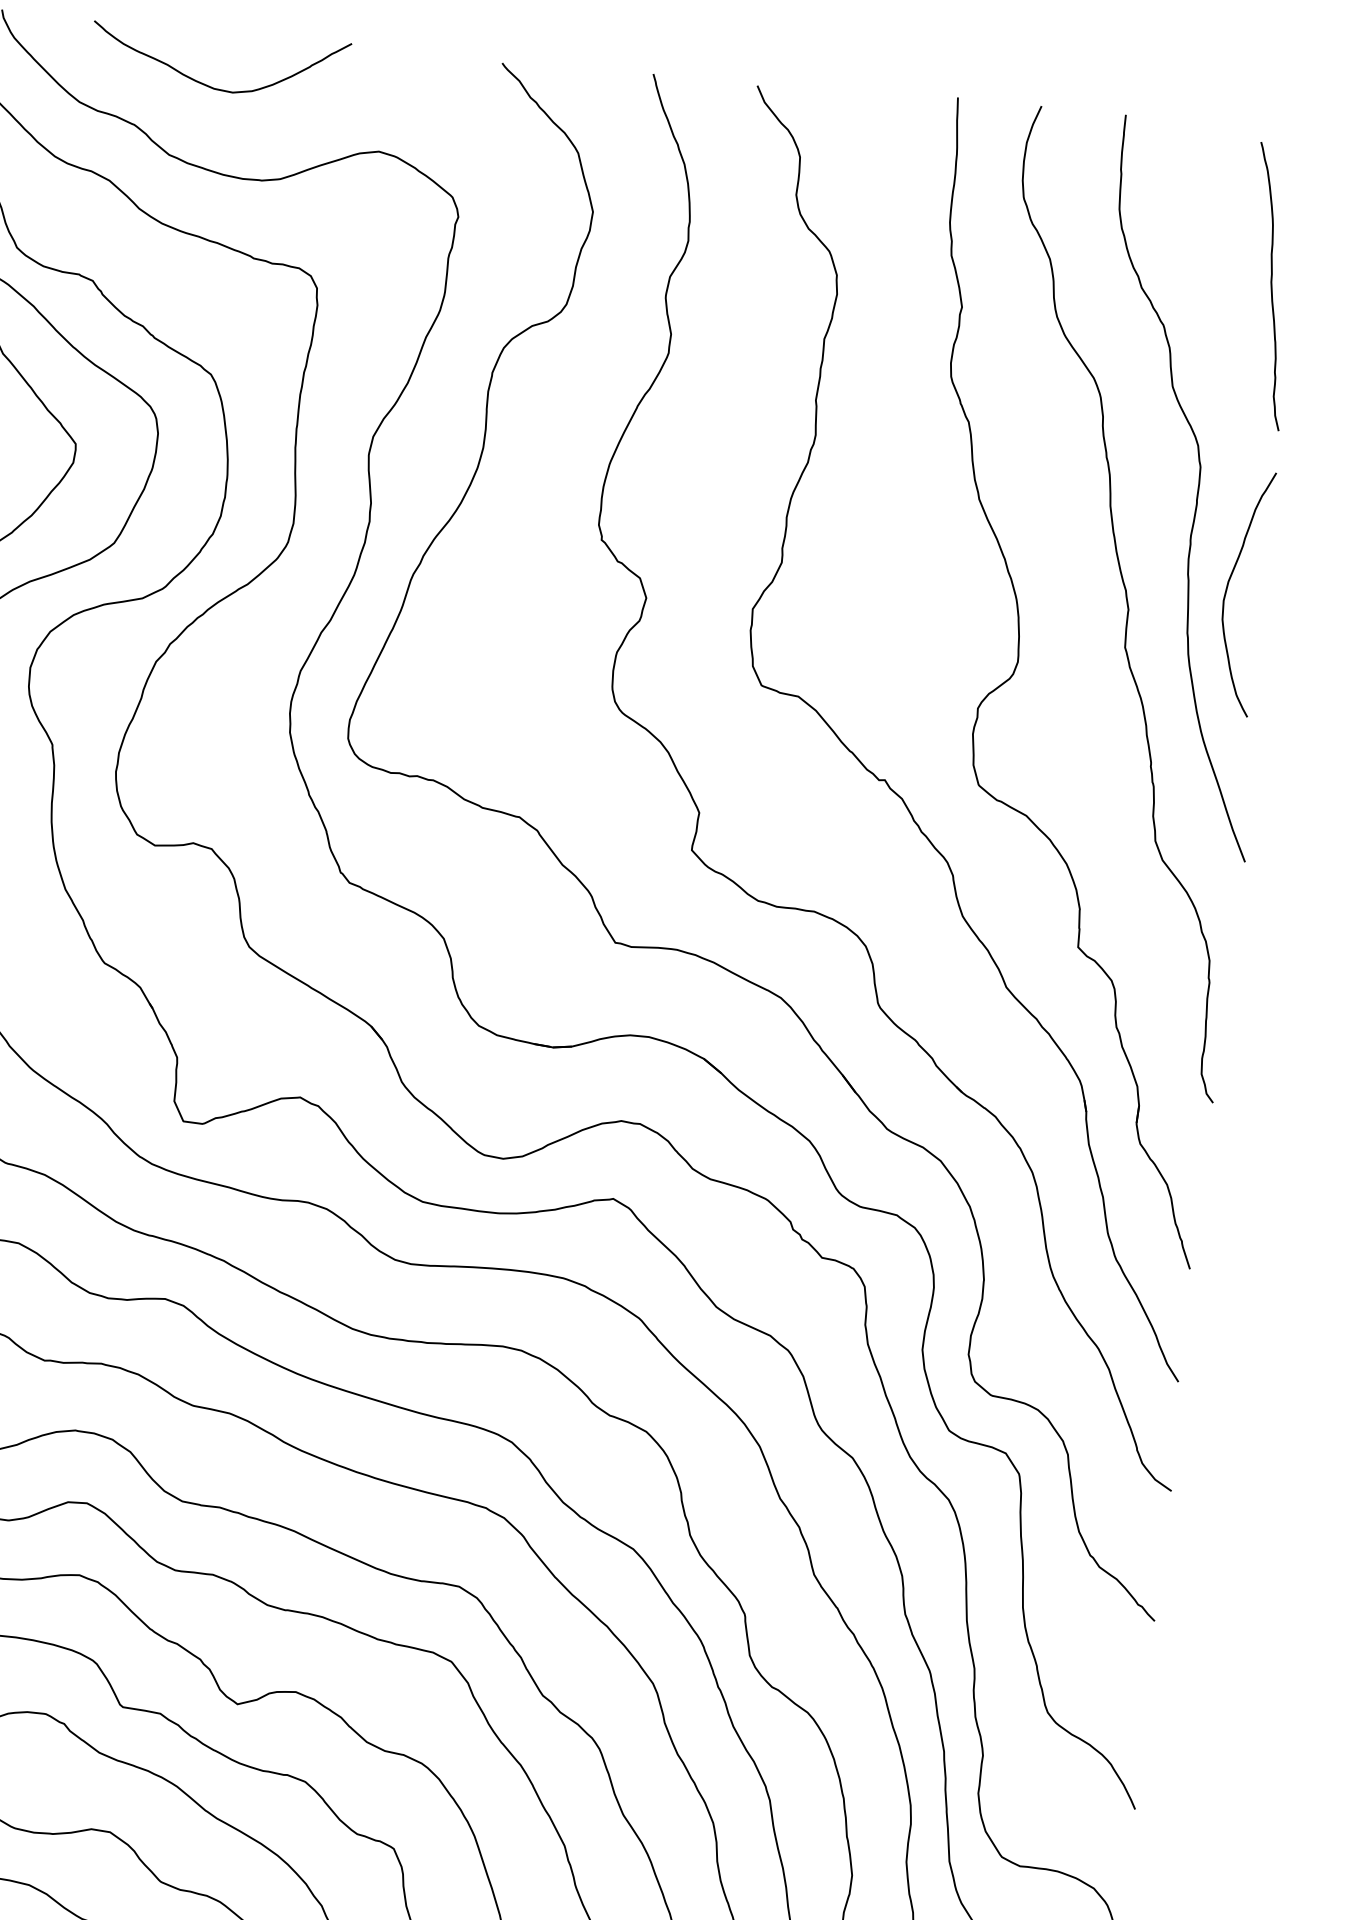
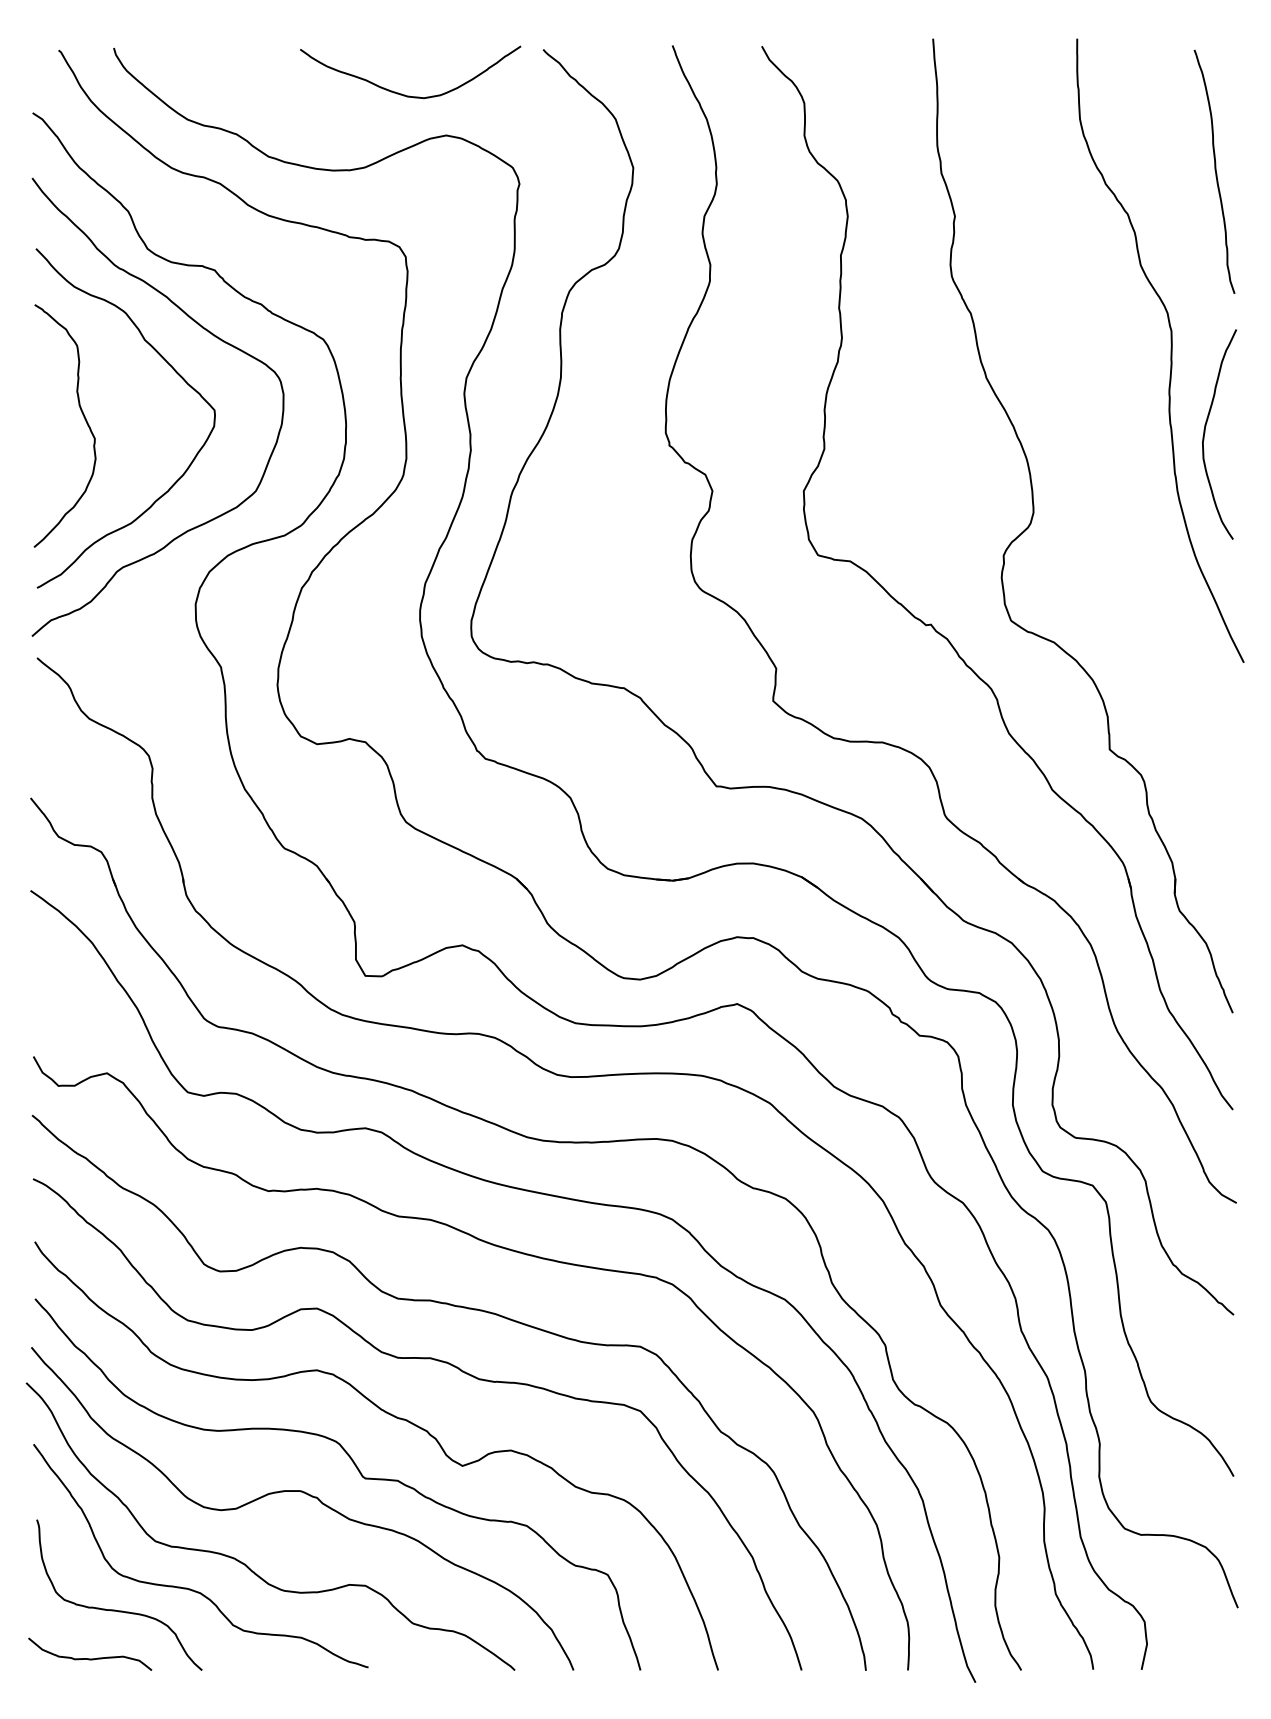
curve: (211, 86) -> (405, 94), moved
curve: (1126, 604) -> (1120, 454), removed

